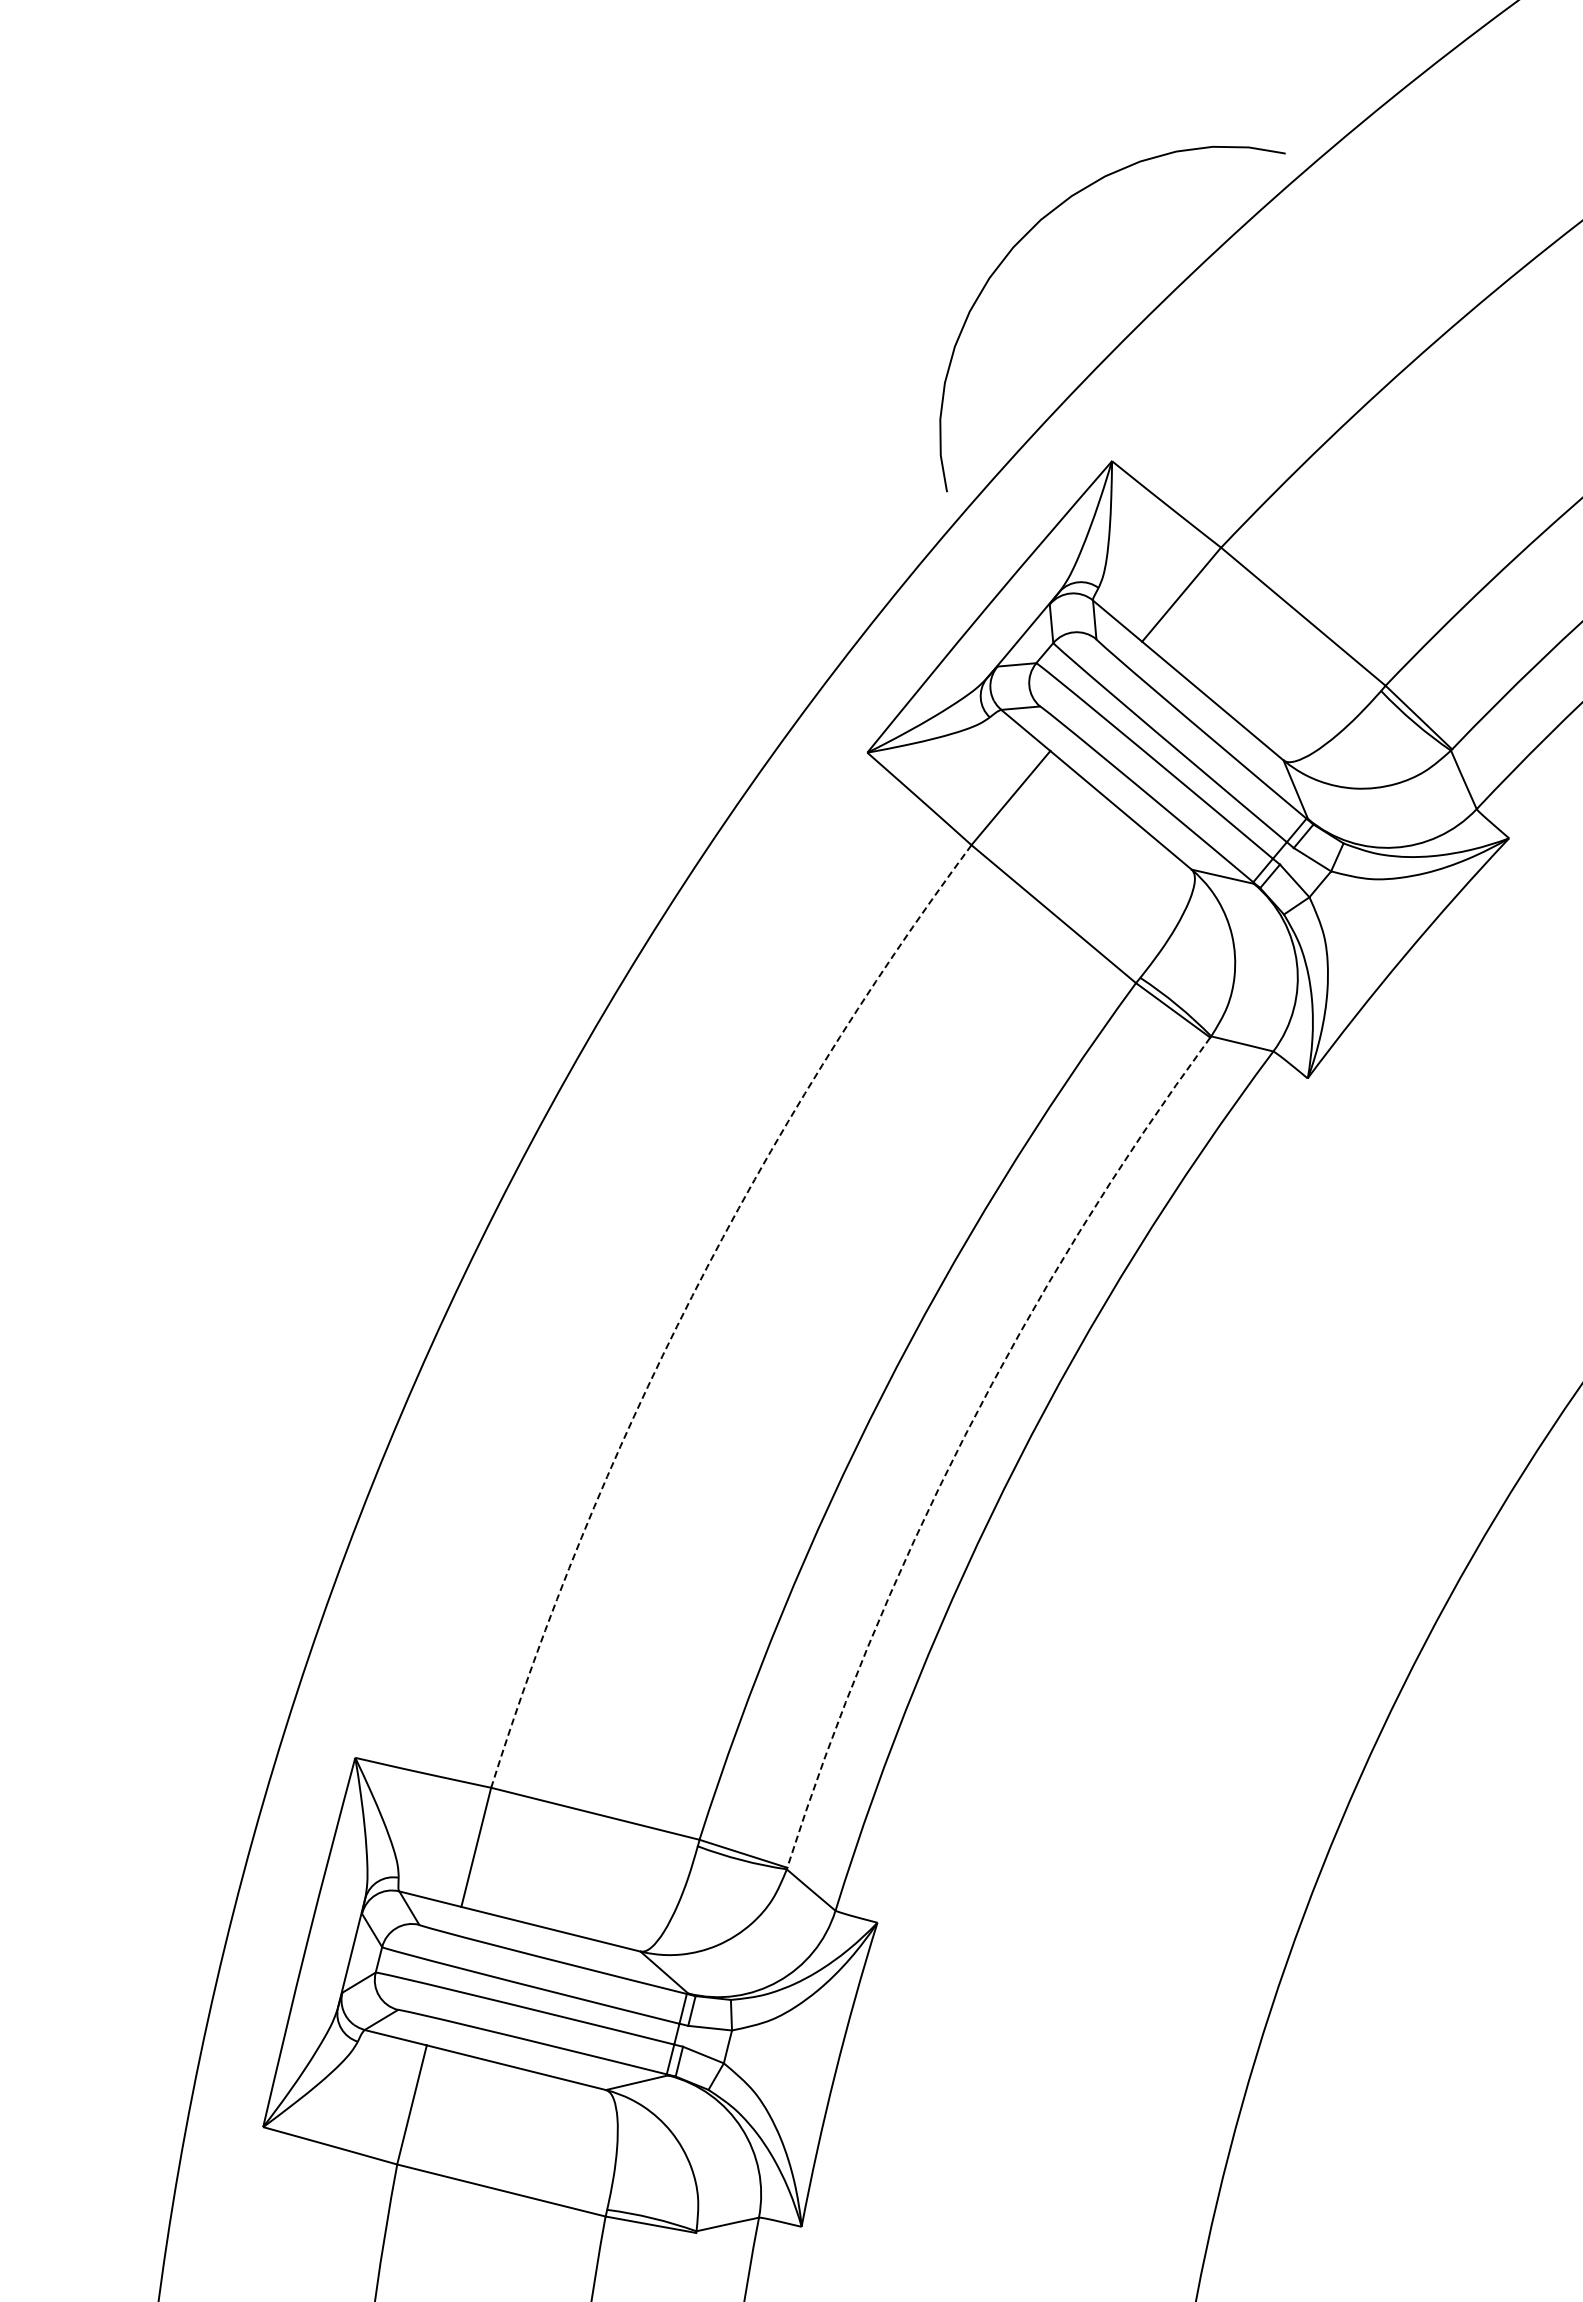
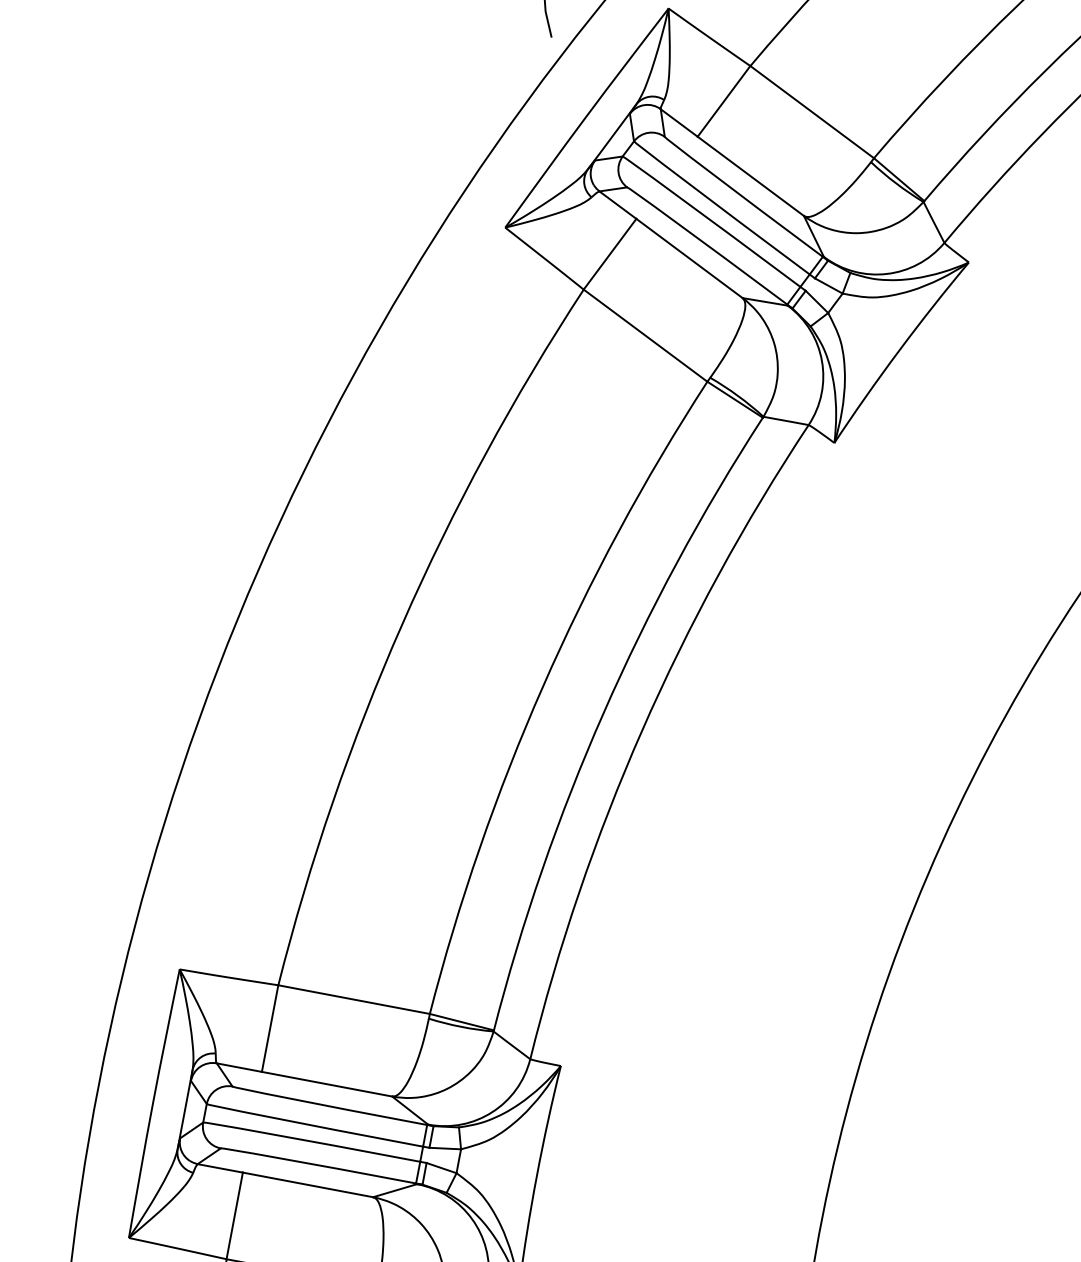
arc: (692, 1296) -> (402, 624), dashed -> solid
arc: (965, 1435) -> (603, 713), dashed -> solid

